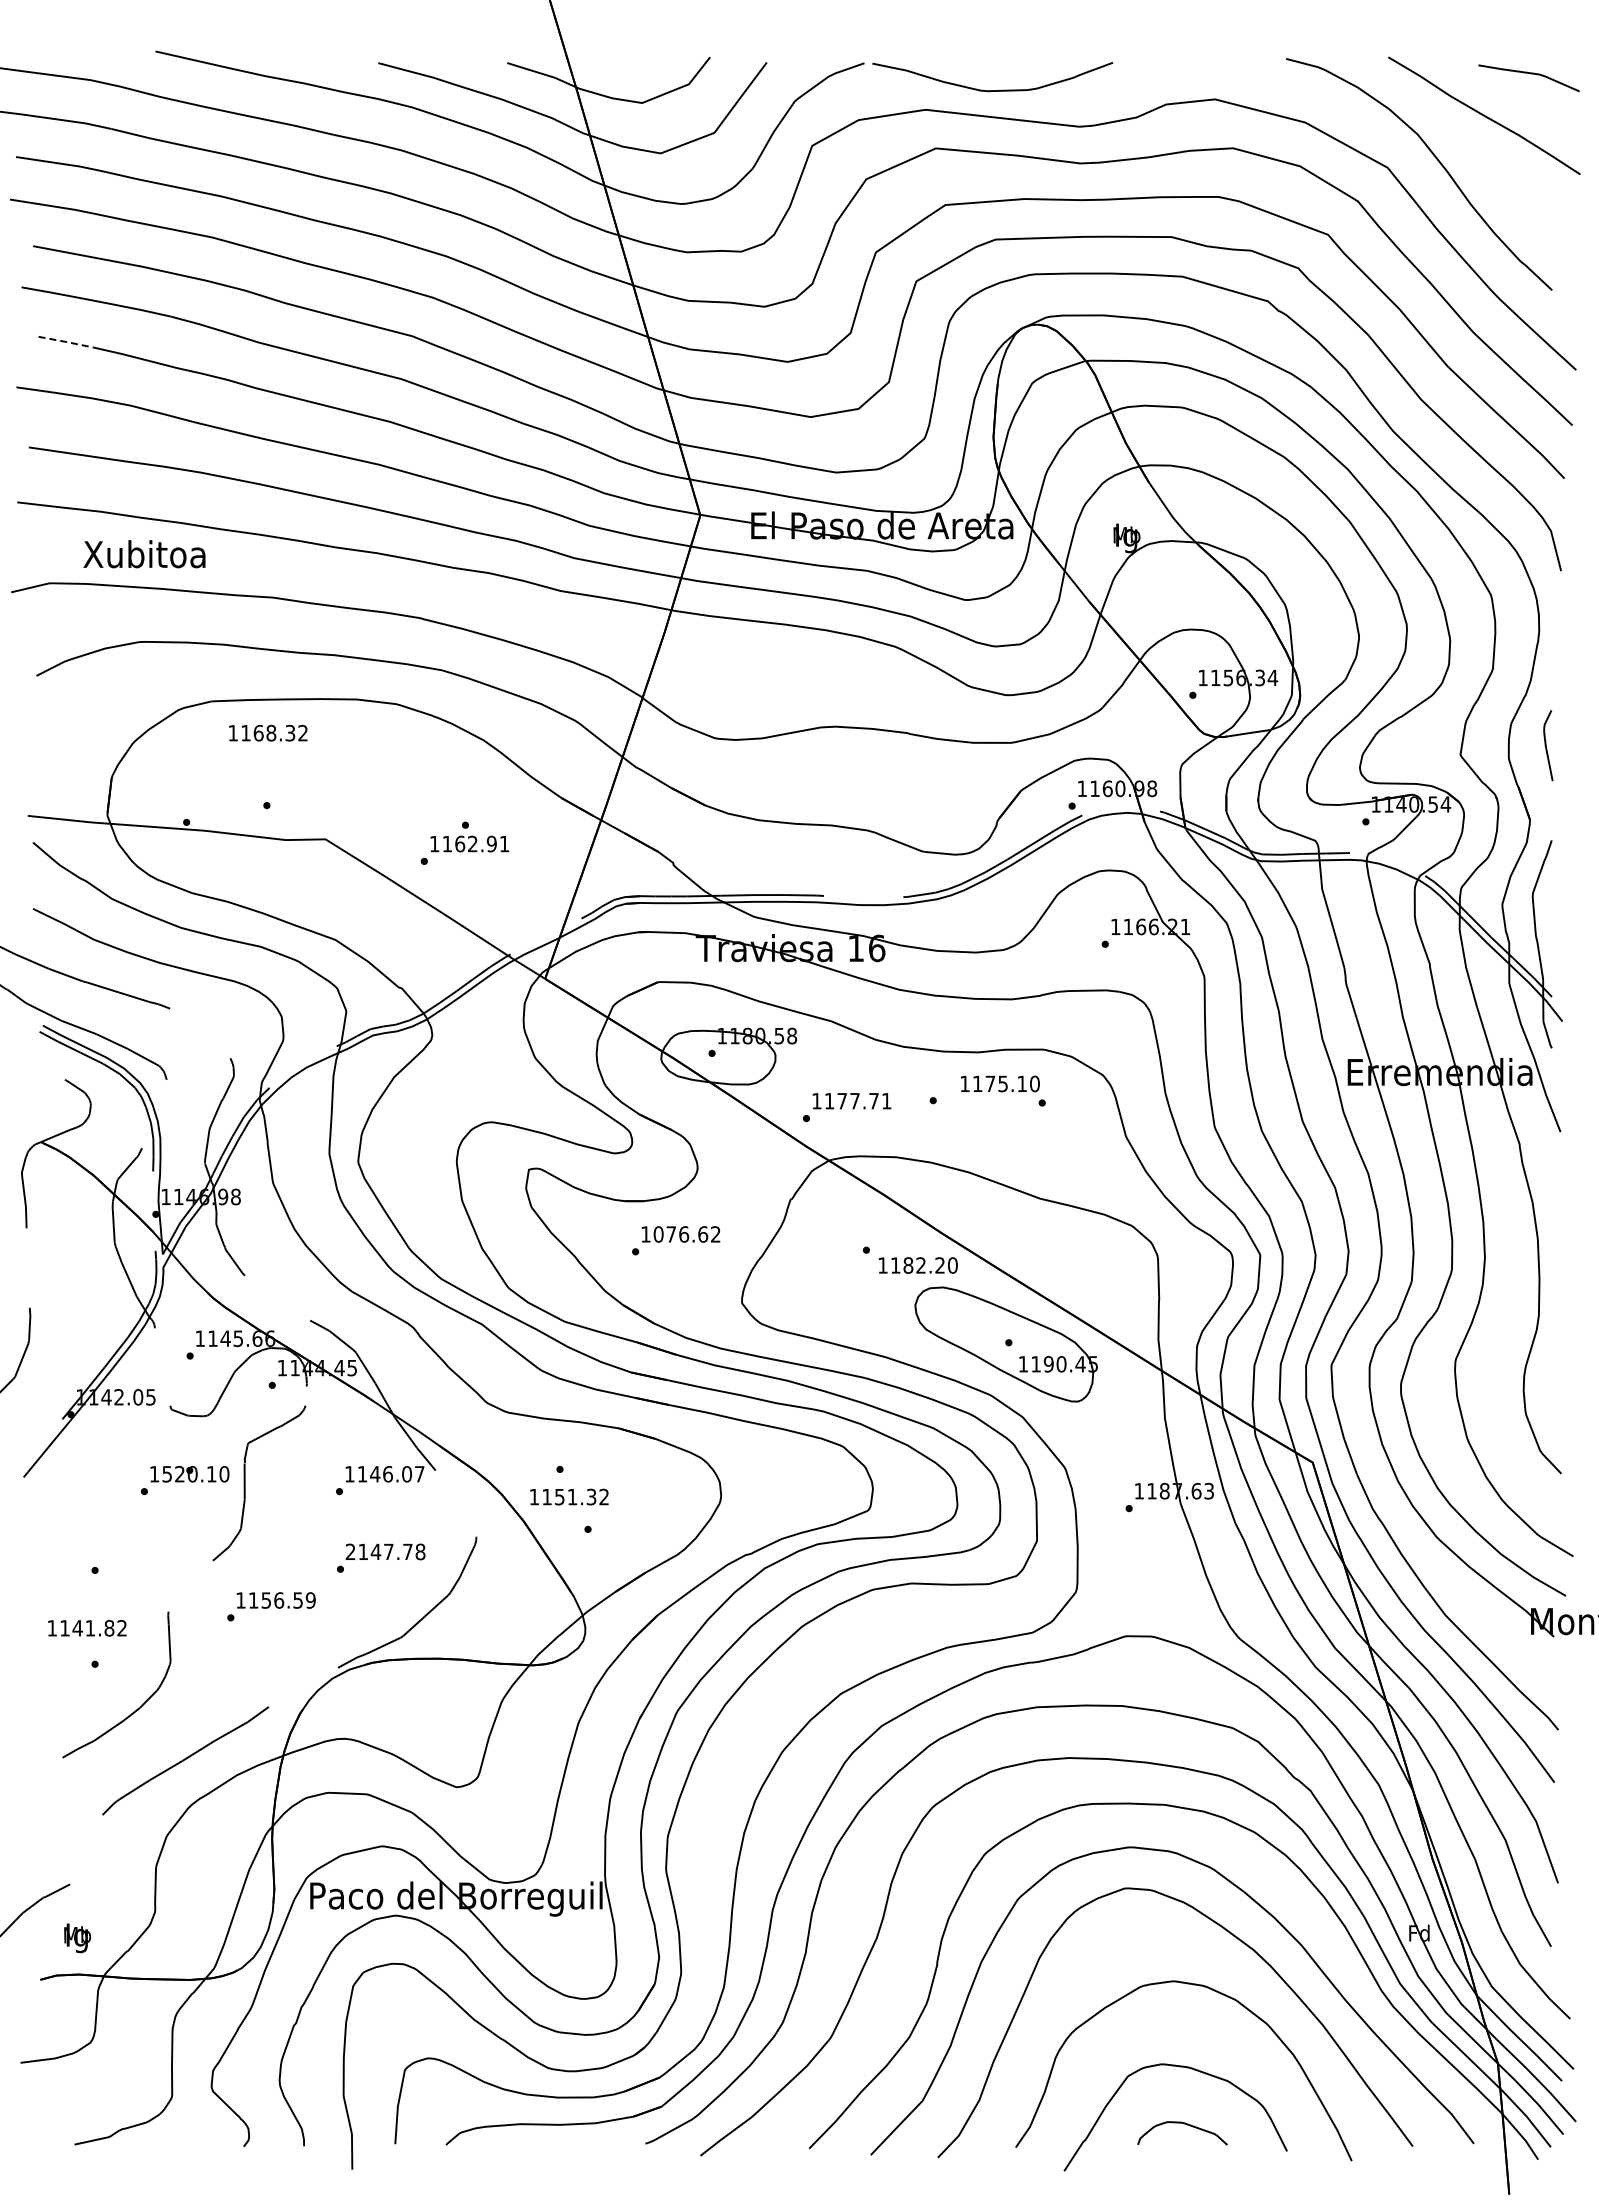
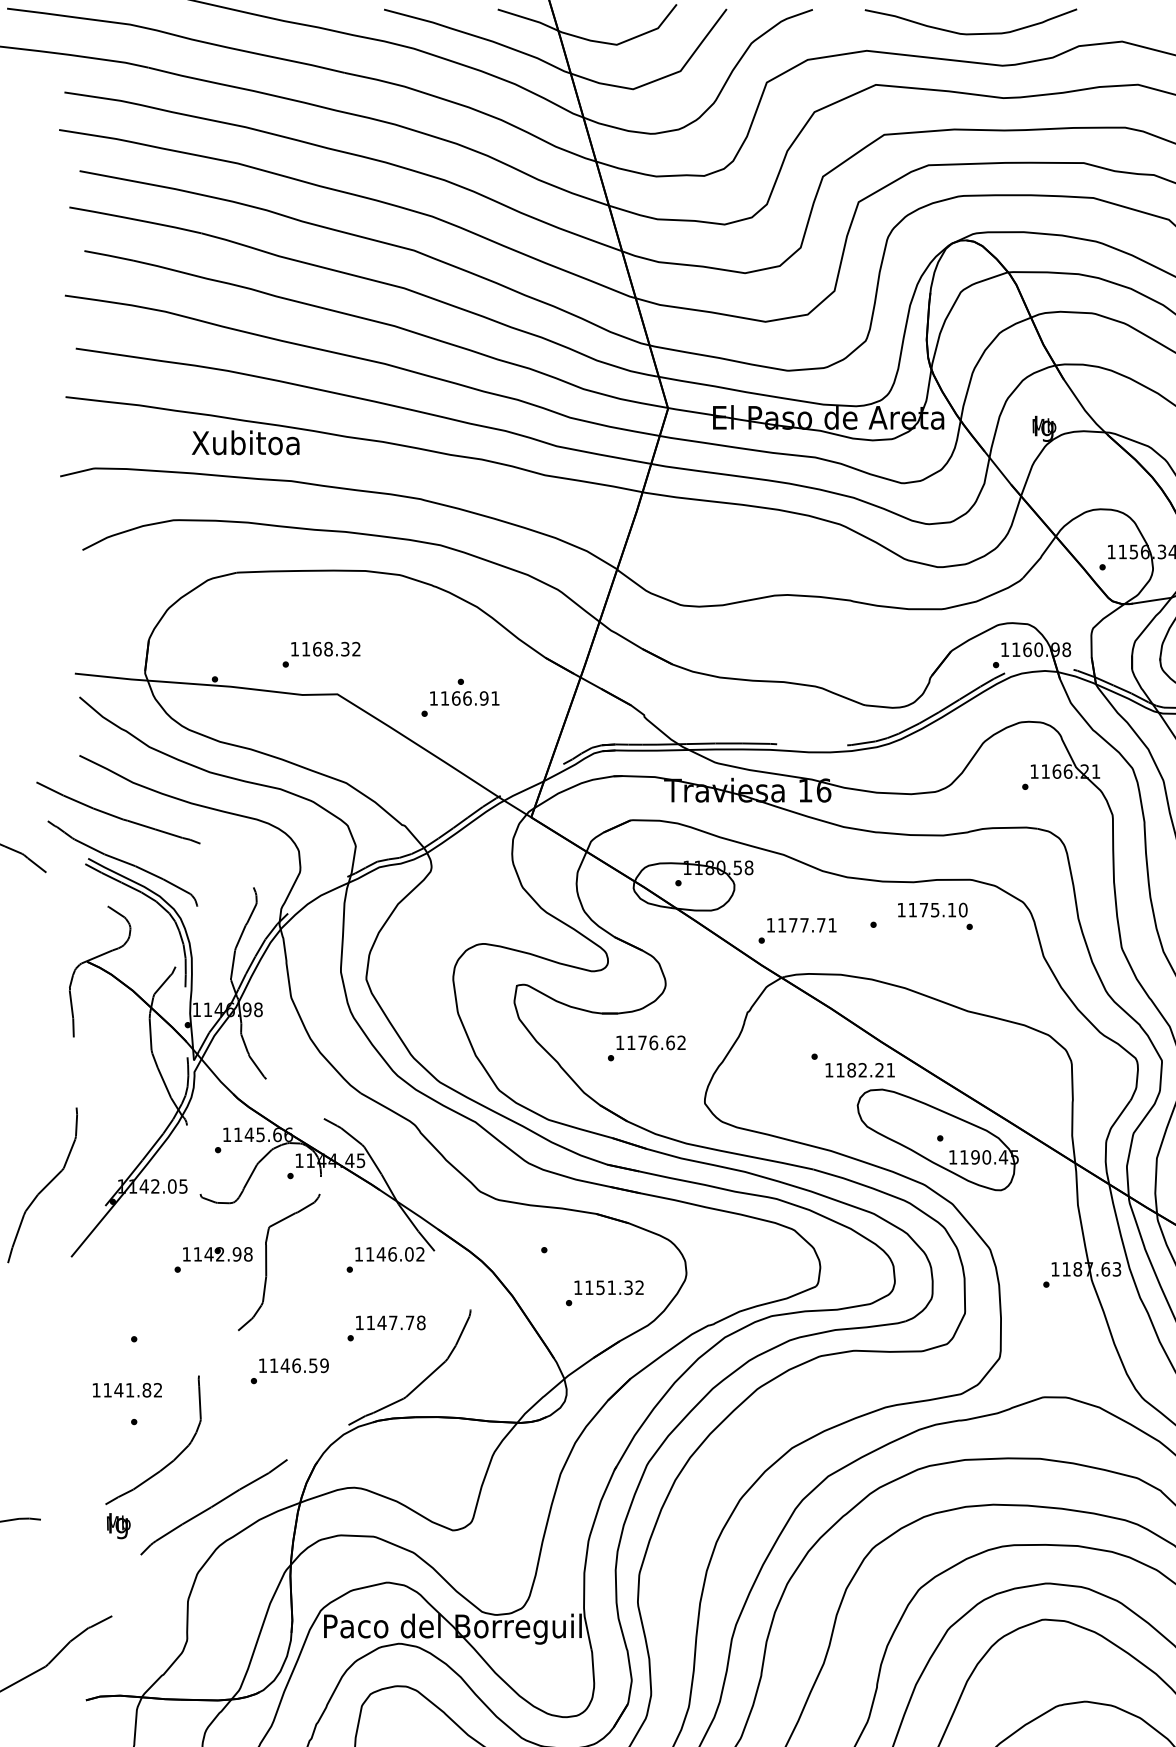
curve: (992, 90) -> (970, 33), moved
line: (65, 341) -> (108, 255), dashed -> solid
text: (144, 554) -> (245, 443), moved
text: (268, 732) -> (325, 648), moved
text: (472, 843) -> (467, 697), 1162.91 -> 1166.91
text: (658, 1234) -> (631, 1042), 1076.62 -> 1176.62
text: (952, 1265) -> (890, 1070), 1182.20 -> 1182.21
text: (195, 1474) -> (222, 1254), 1520.10 -> 1142.98
text: (419, 1474) -> (420, 1254), 1146.07 -> 1146.02
text: (569, 1496) -> (609, 1287), moved
text: (350, 1551) -> (359, 1322), 2147.78 -> 1147.78
text: (266, 1600) -> (285, 1365), 1156.59 -> 1146.59
text: (77, 1938) -> (118, 1526), moved

